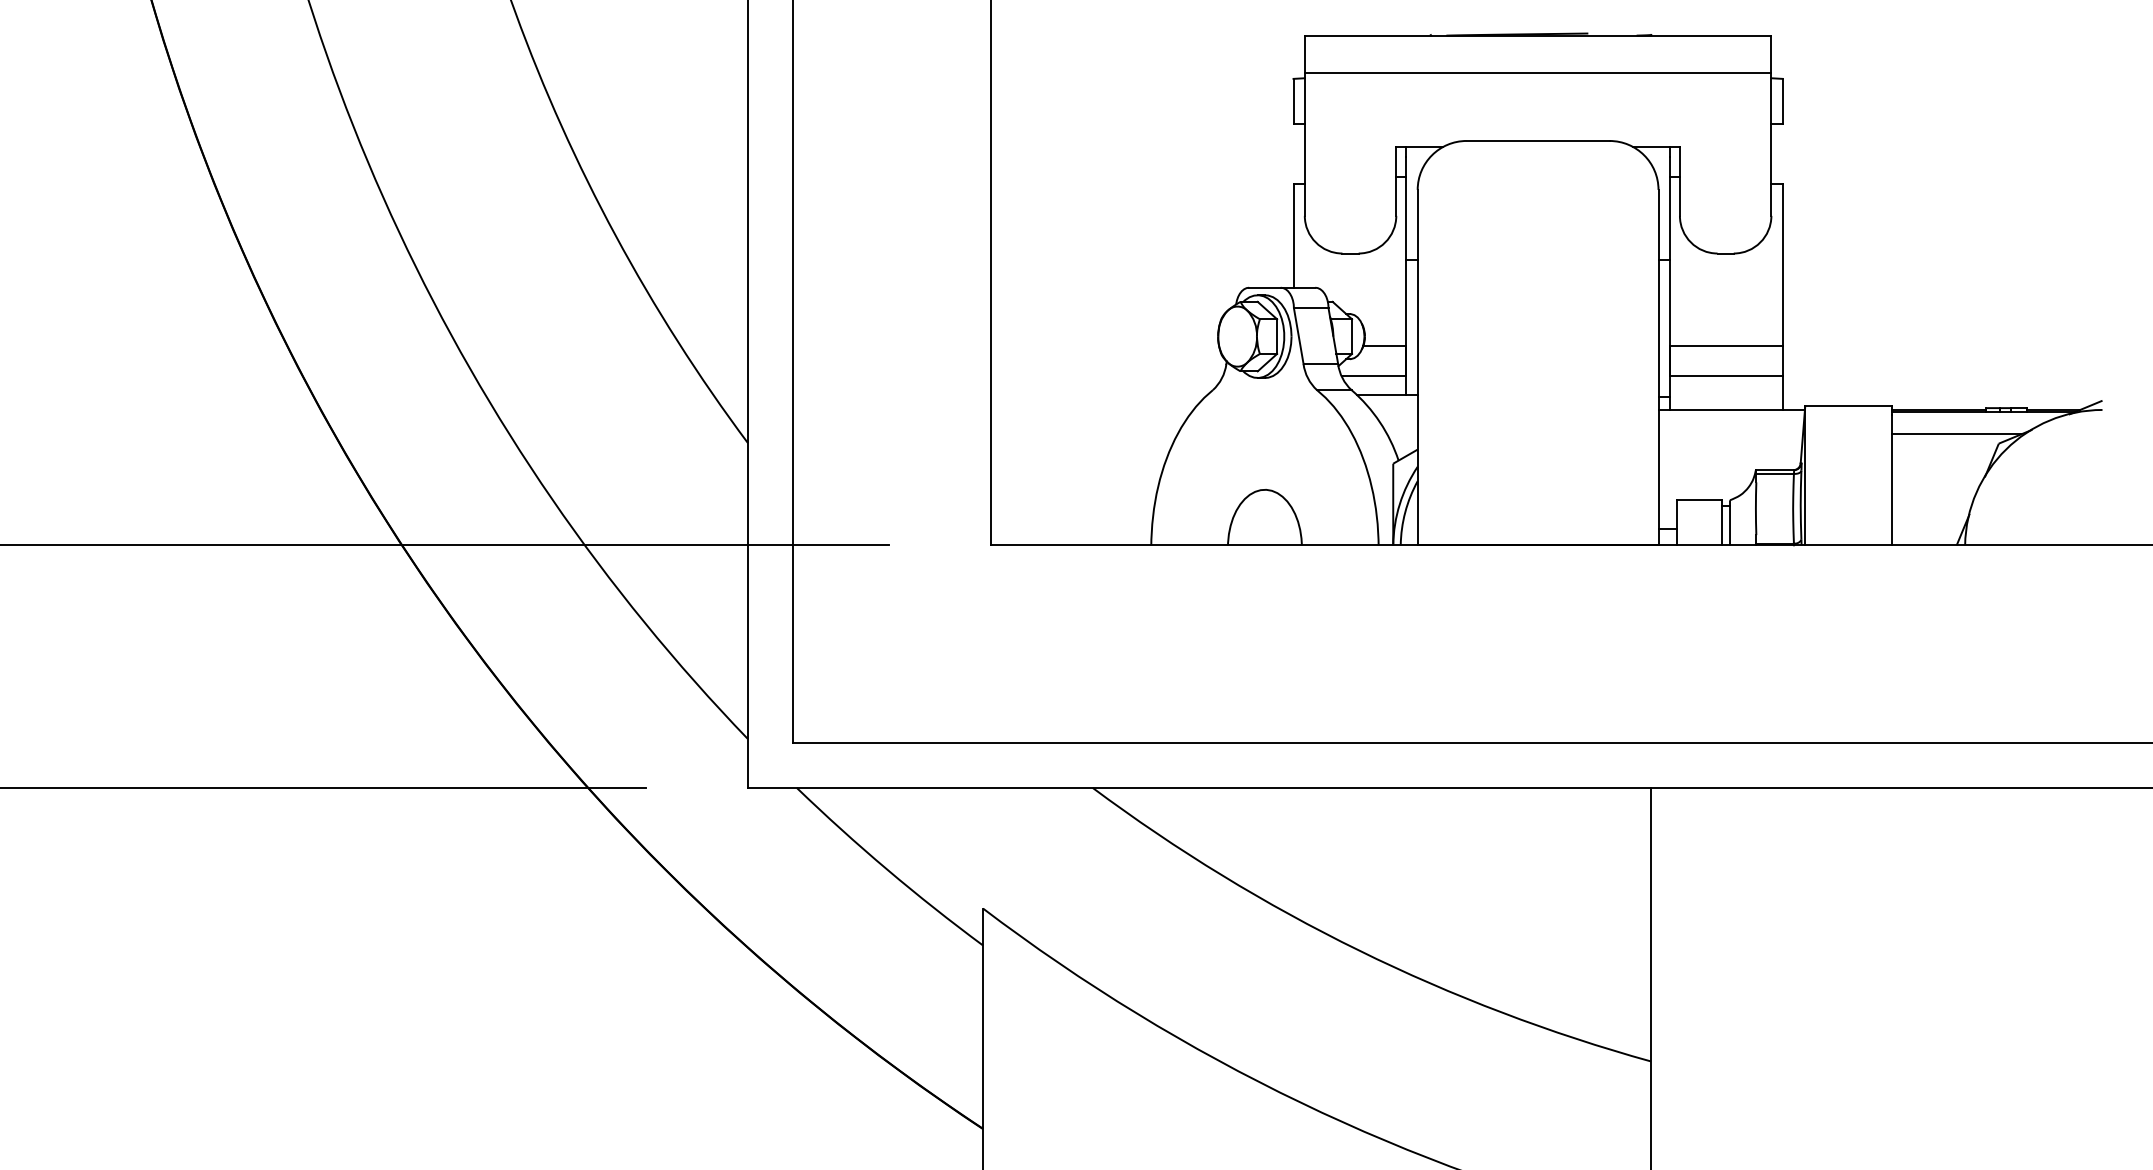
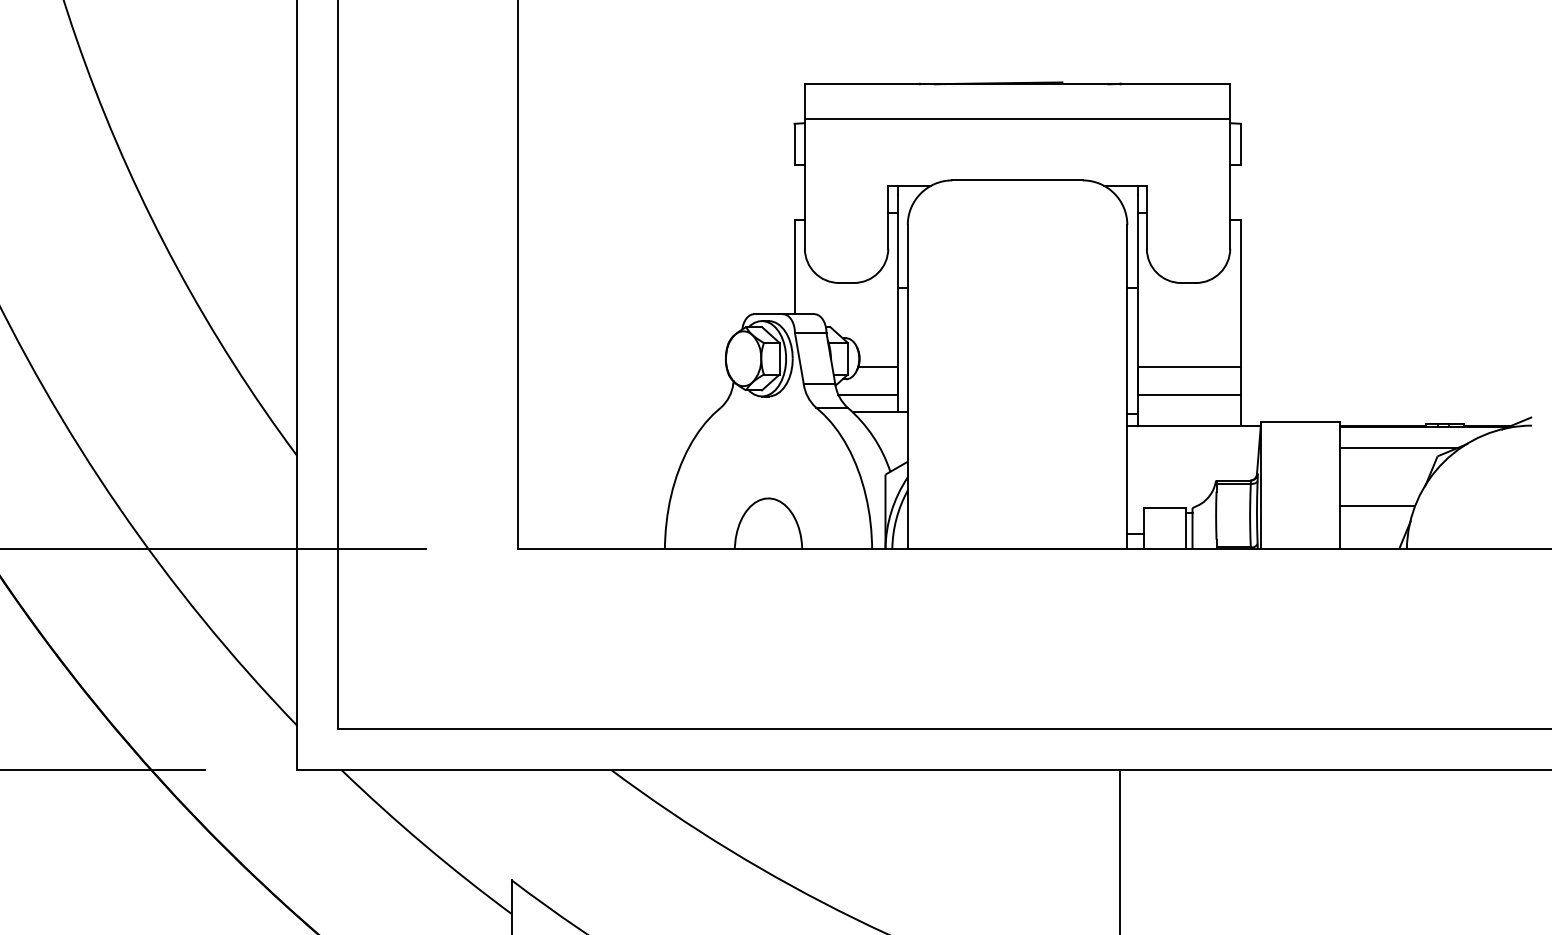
line: (1932, 498) -> (1377, 506), added

